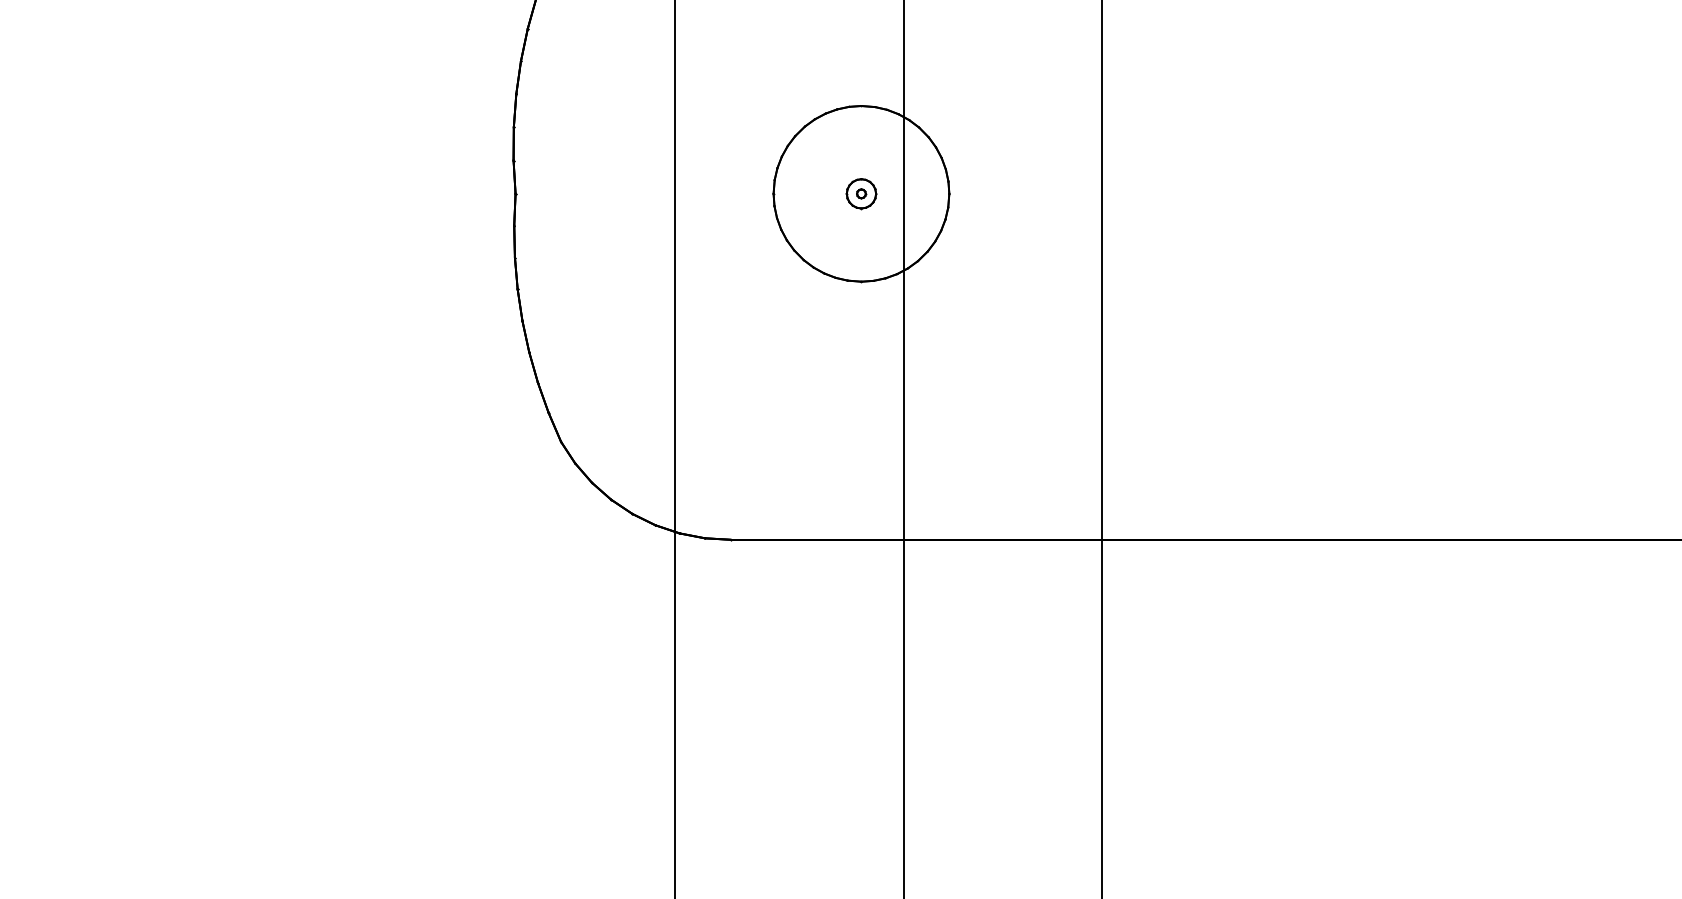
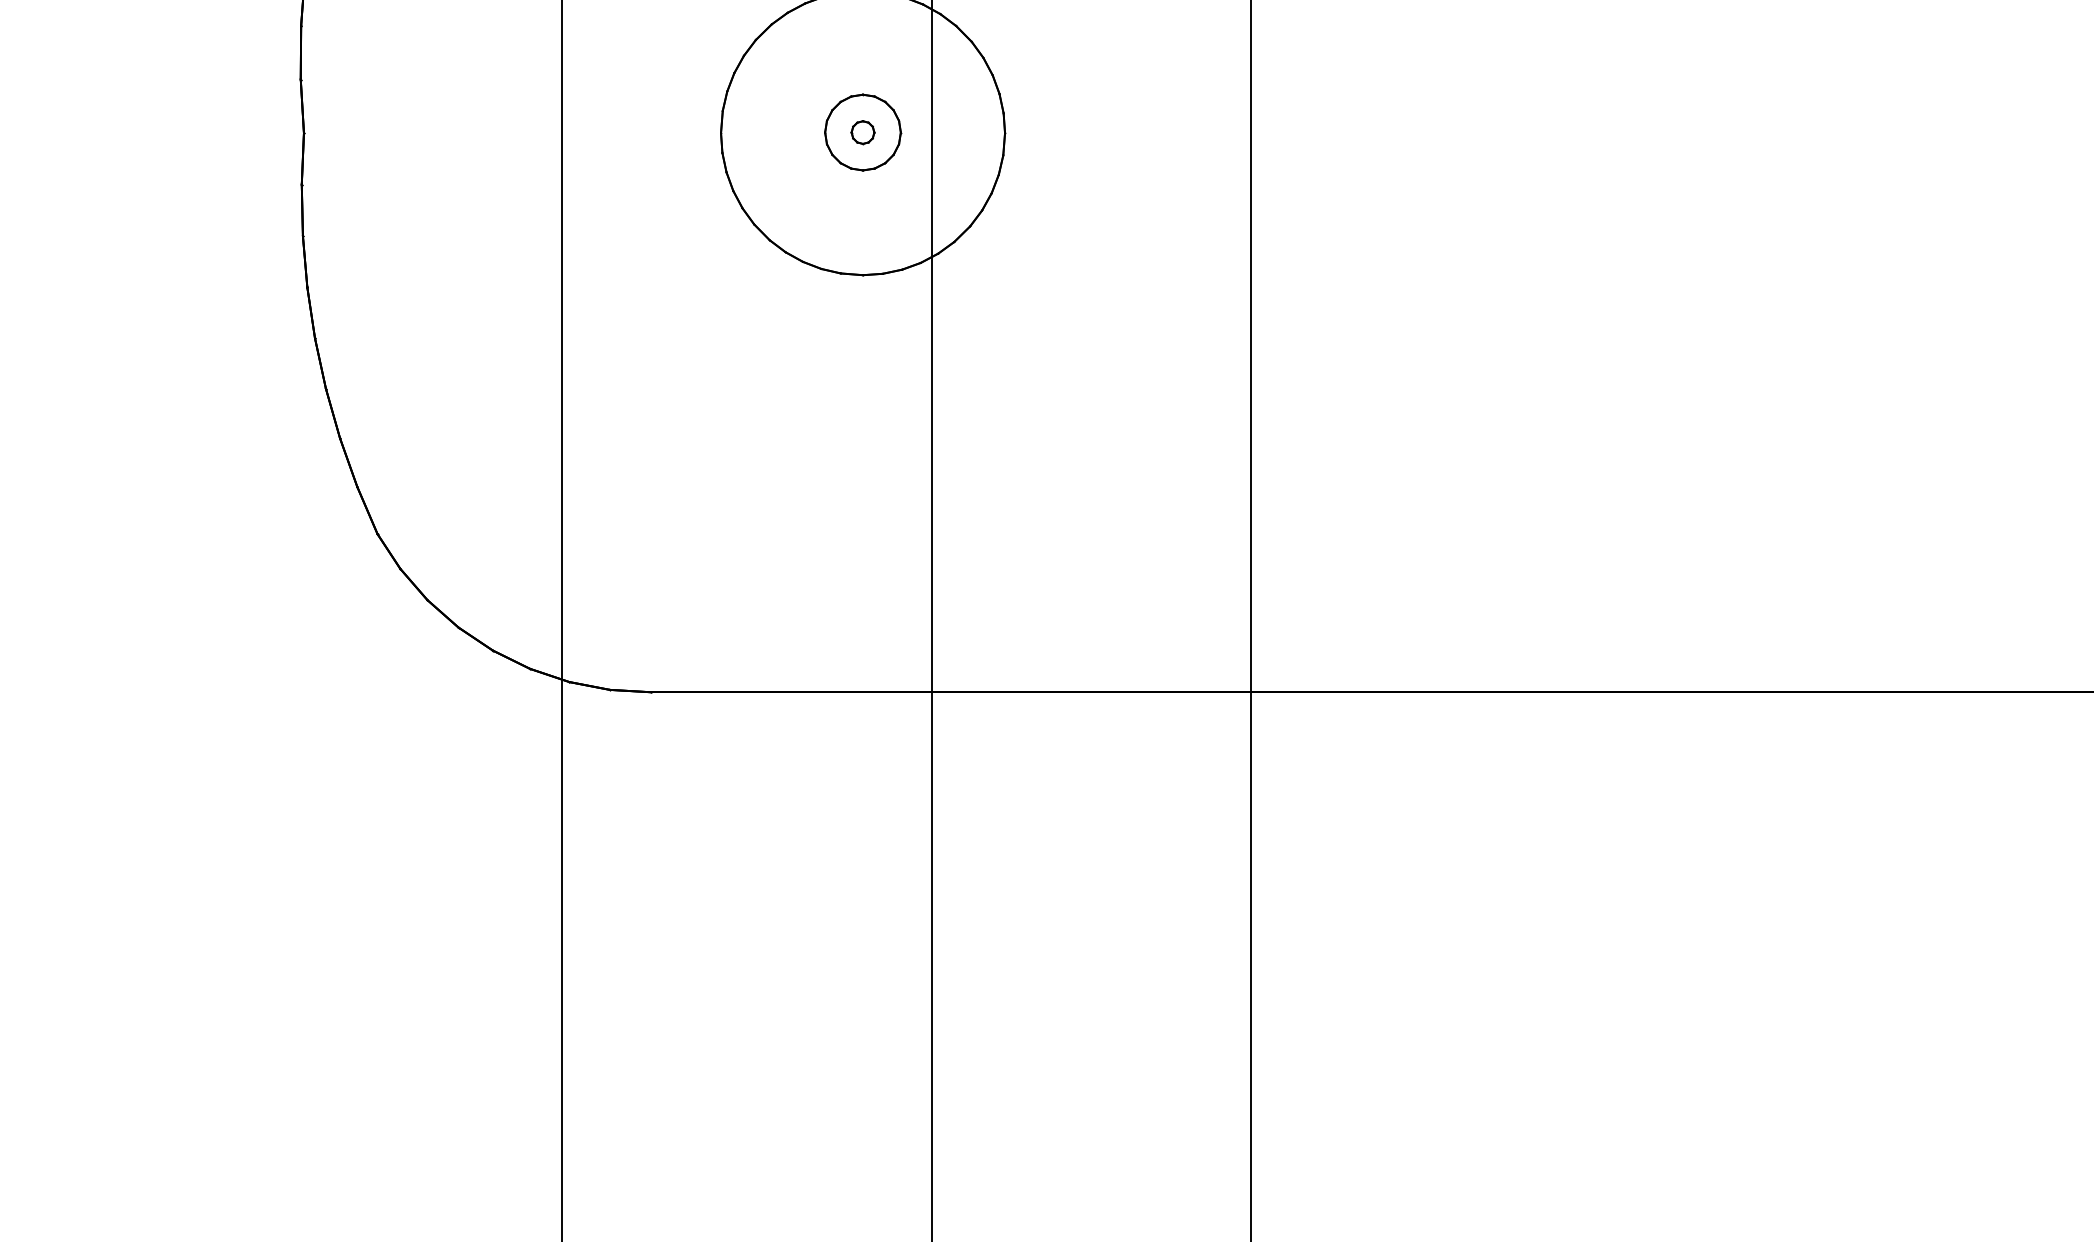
part: (861, 194) -> (863, 134), size x1.6

